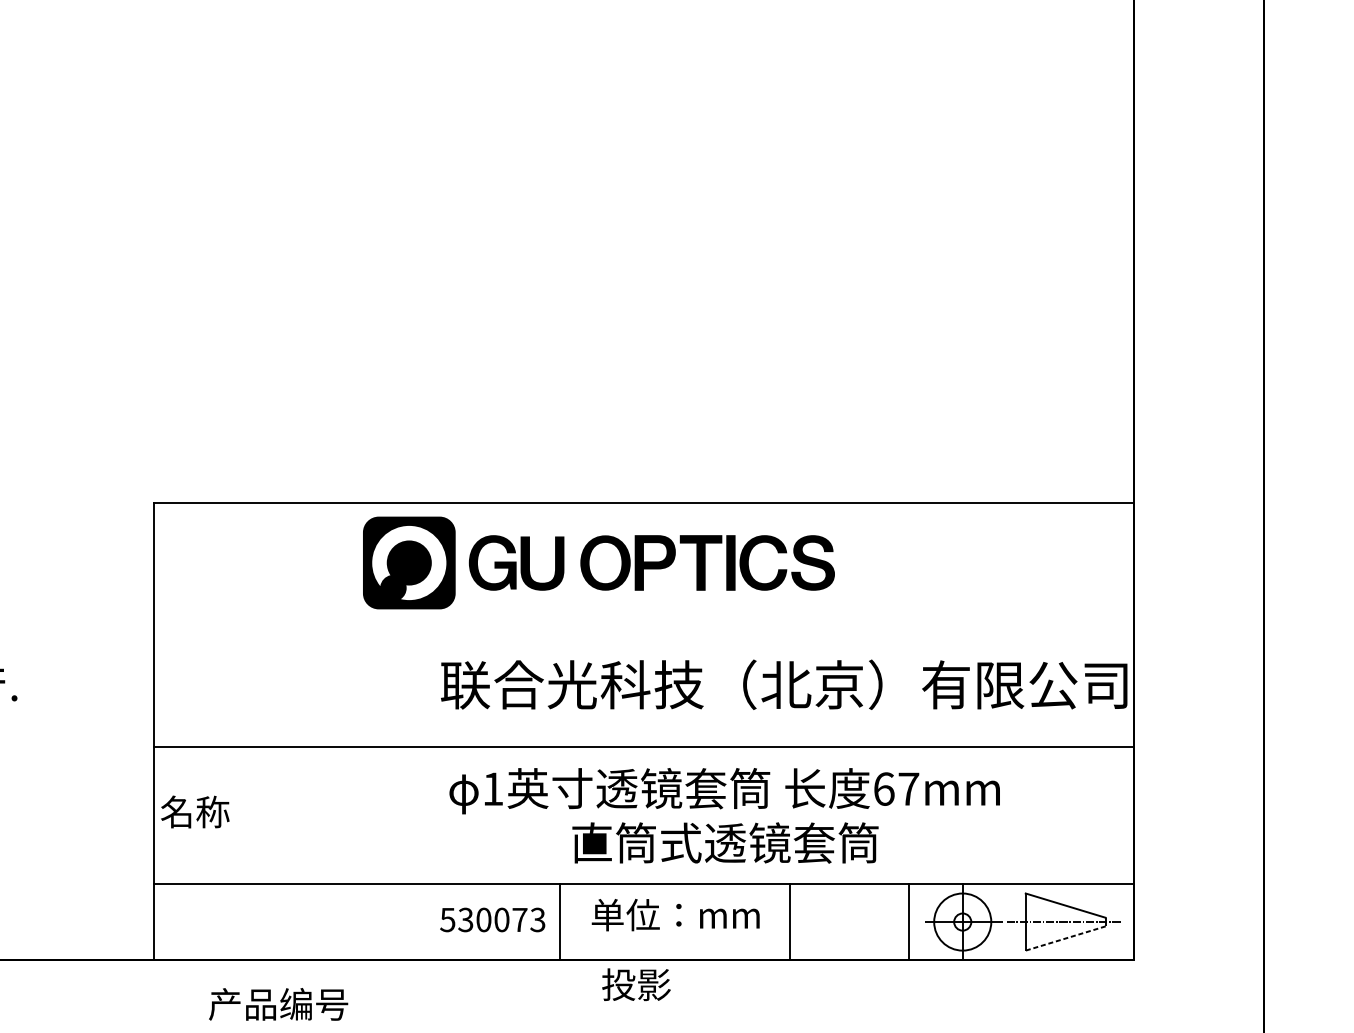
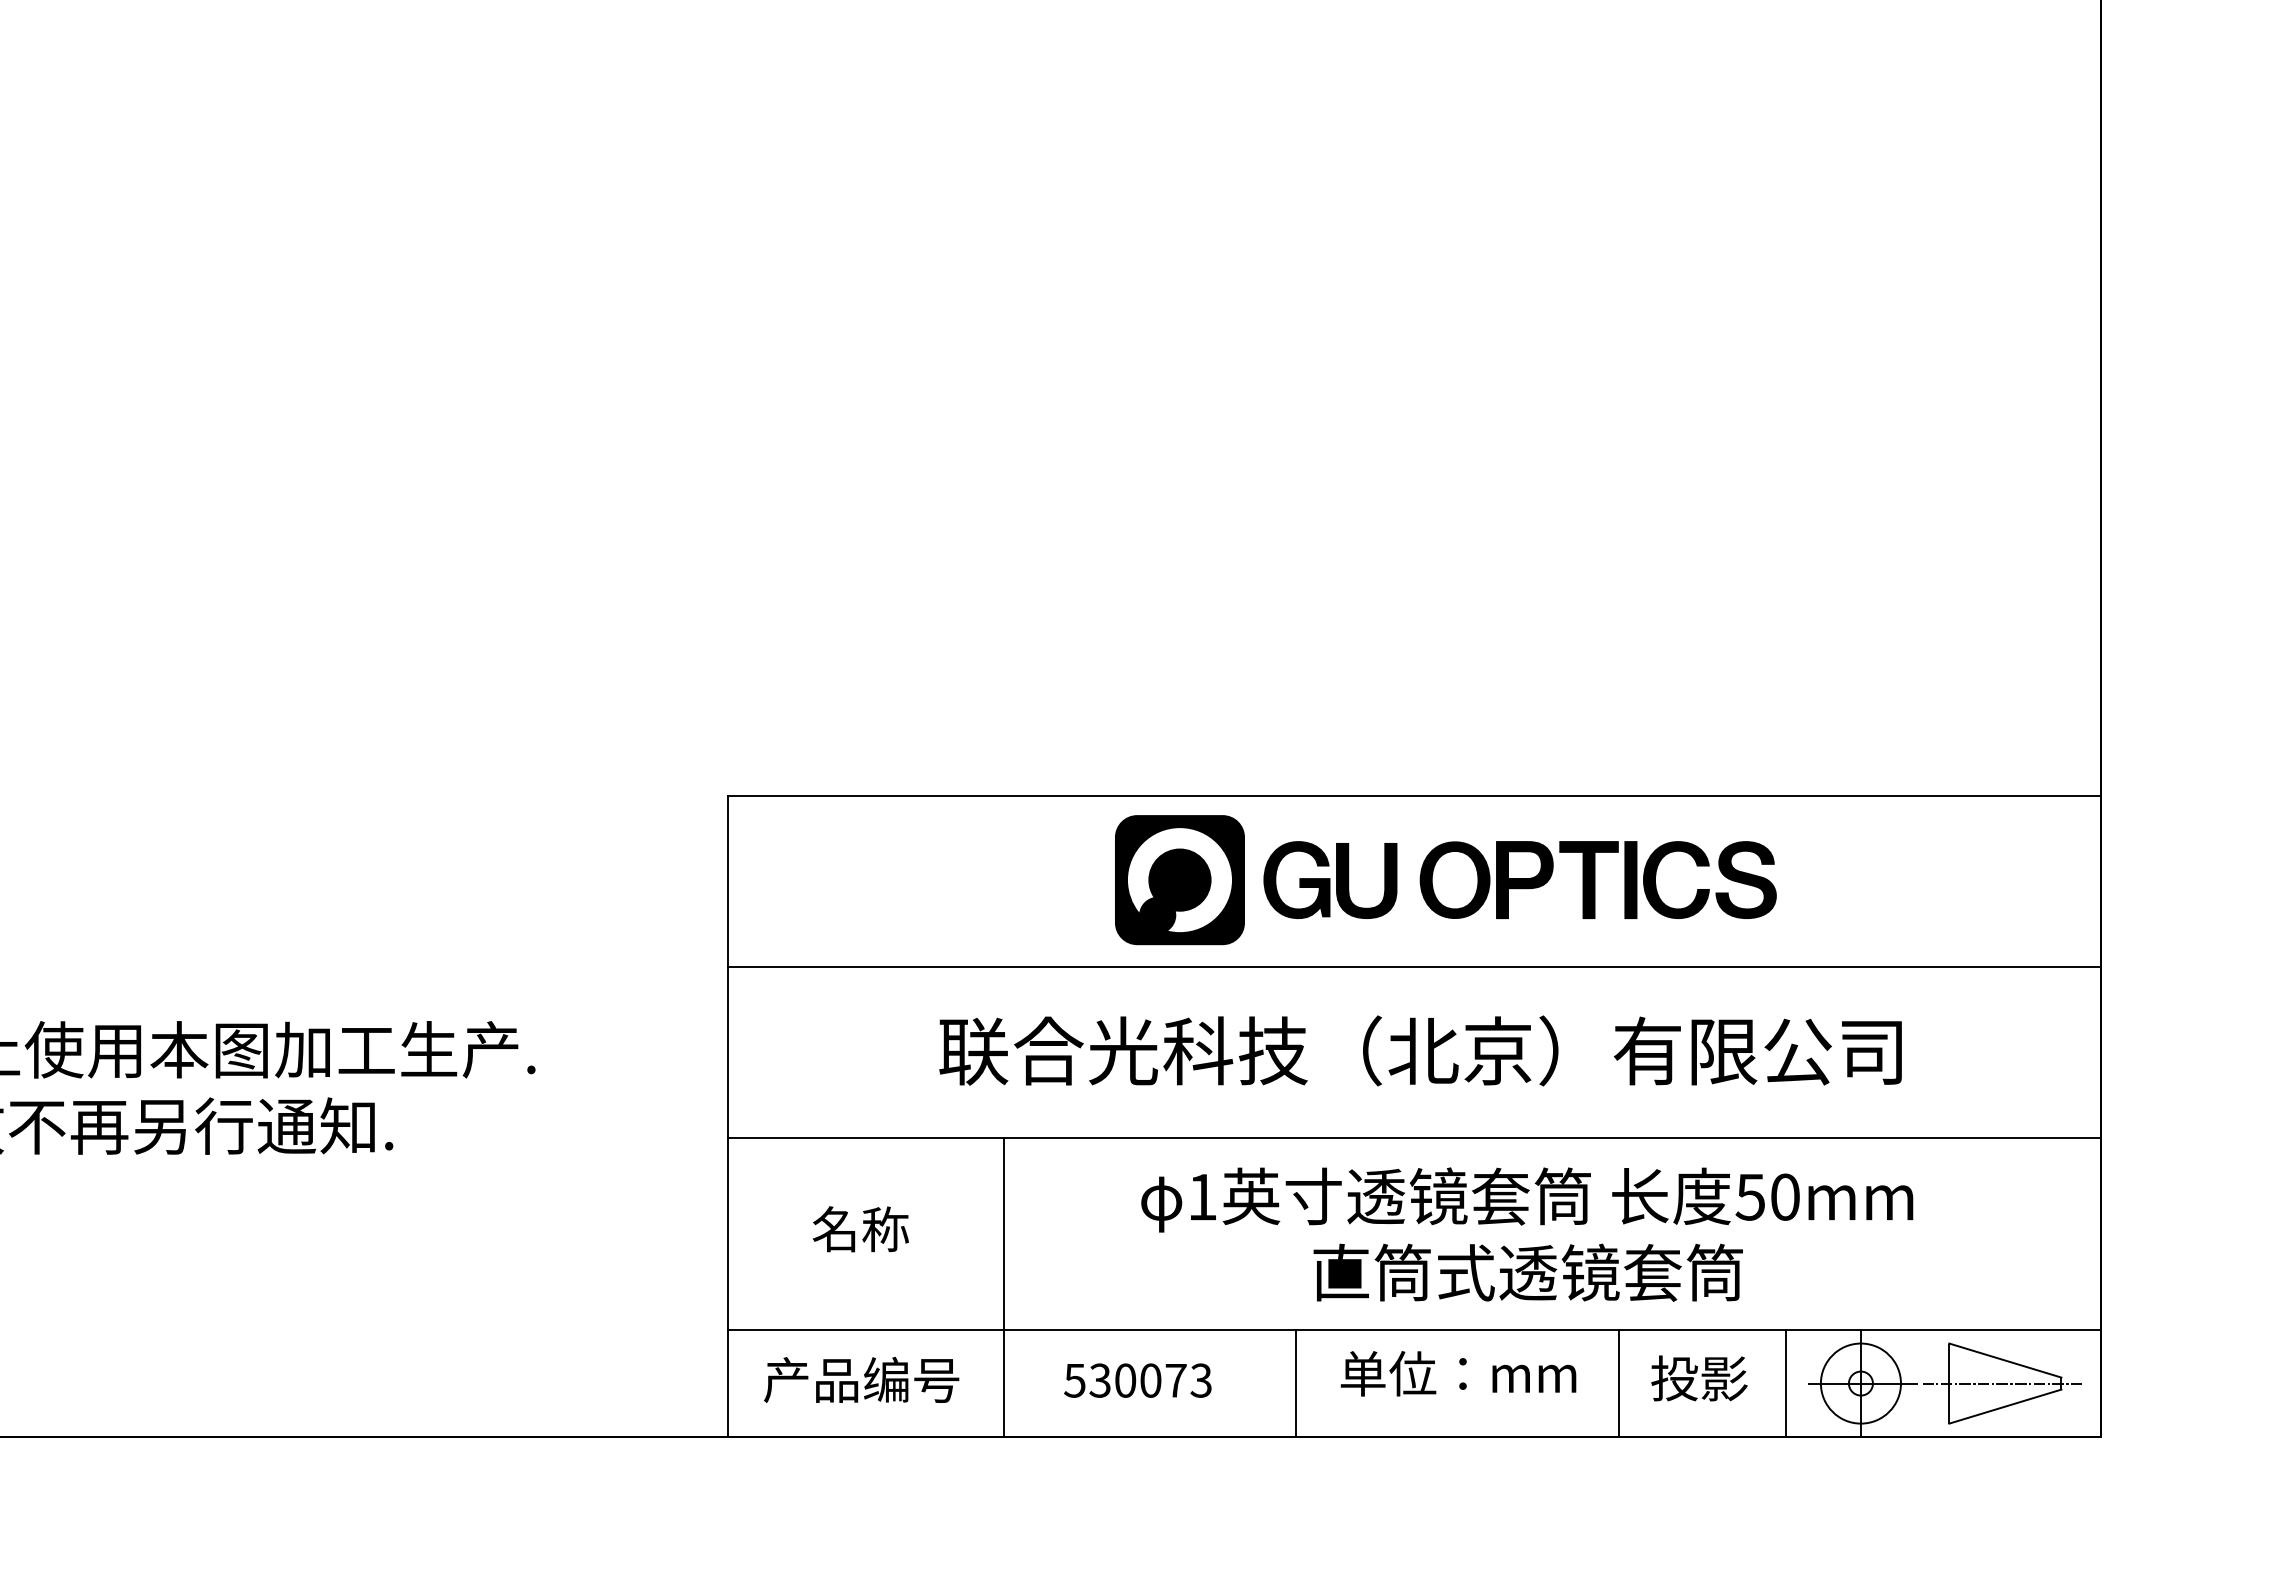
part: (598, 563) -> (1445, 880), moved
line: (643, 625) -> (1413, 967), added
text: (784, 684) -> (1420, 1050), moved
text: (896, 788) -> (1767, 1196), 67mm -> 50mm
text: (195, 812) -> (860, 1229), moved
line: (351, 853) -> (1004, 1287), added
text: (492, 919) -> (1137, 1380), moved
line: (1065, 938) -> (2005, 1406), dashed -> solid
text: (636, 984) -> (1699, 1378), moved
text: (278, 1004) -> (861, 1379), moved

